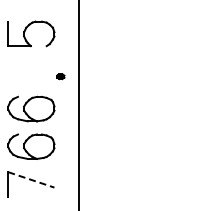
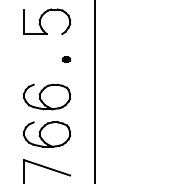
part: (60, 76) -> (66, 59), moved
line: (31, 180) -> (47, 168), dashed -> solid

